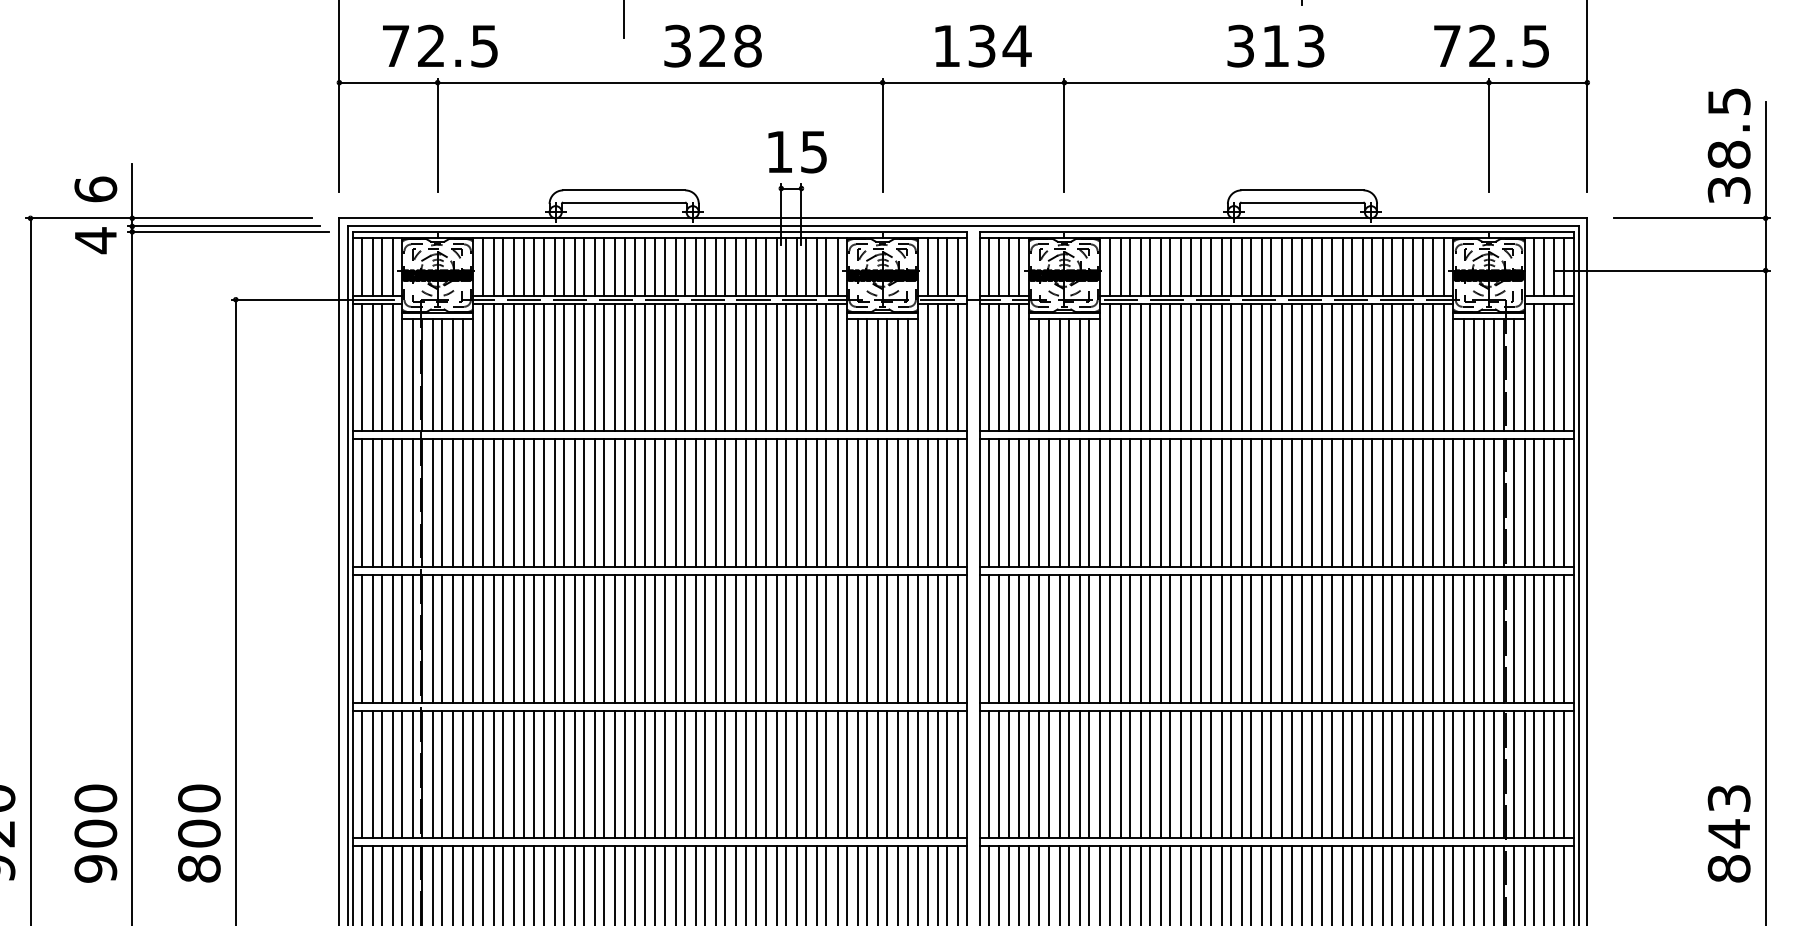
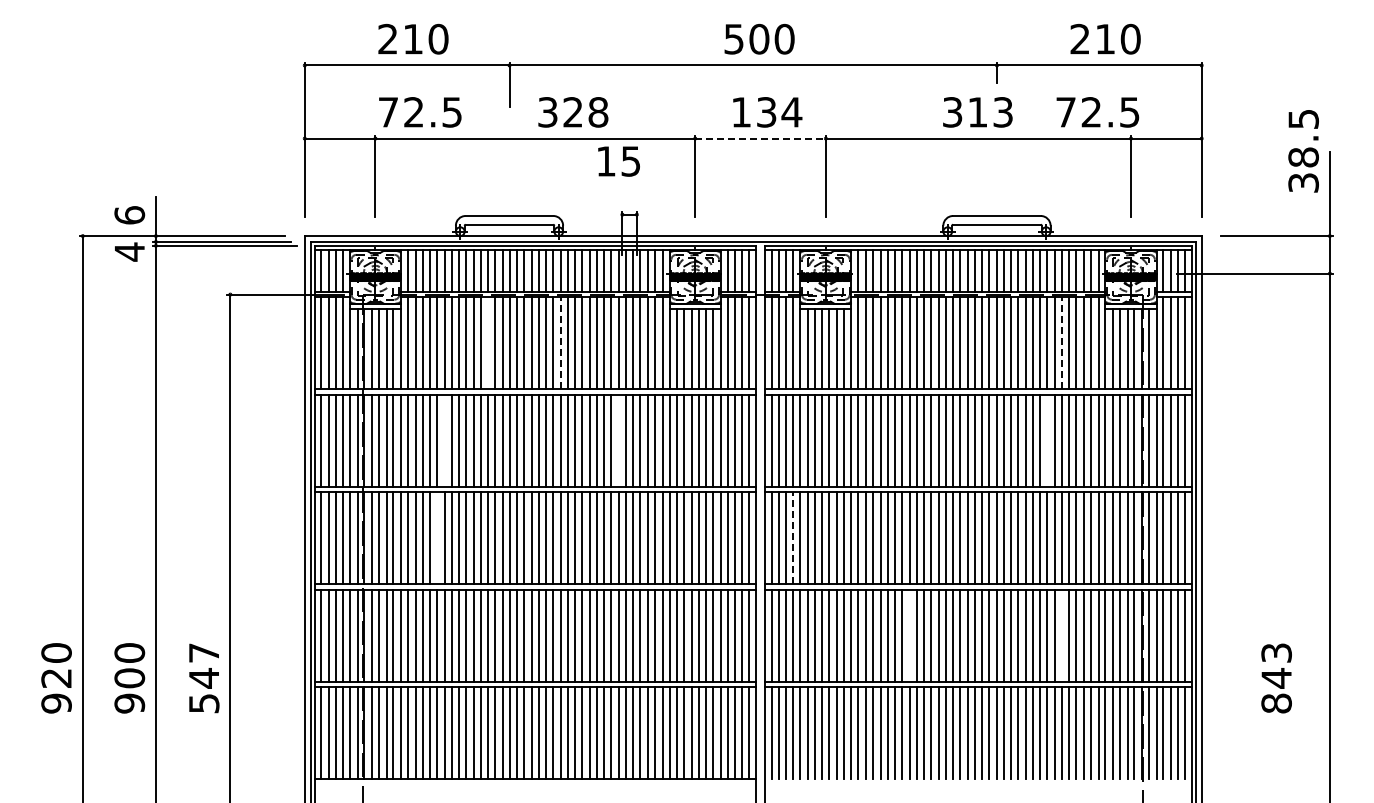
text: (440, 46) -> (420, 112), moved
text: (1491, 46) -> (1097, 112), moved
line: (974, 82) -> (761, 138), solid -> dashed
text: (1728, 146) -> (1303, 151), moved
text: (796, 152) -> (618, 161), moved
line: (594, 367) -> (488, 343), removed
line: (695, 367) -> (560, 343), solid -> dashed
line: (1392, 367) -> (1061, 343), solid -> dashed
line: (533, 502) -> (444, 440), removed
line: (775, 502) -> (618, 440), removed
line: (1372, 502) -> (1047, 440), removed
line: (524, 639) -> (437, 538), removed
line: (1019, 639) -> (793, 538), solid -> dashed
line: (1180, 774) -> (909, 635), removed
line: (1392, 774) -> (1061, 635), removed
text: (198, 833) -> (203, 678), 800 -> 547
text: (1728, 833) -> (1276, 678), moved

